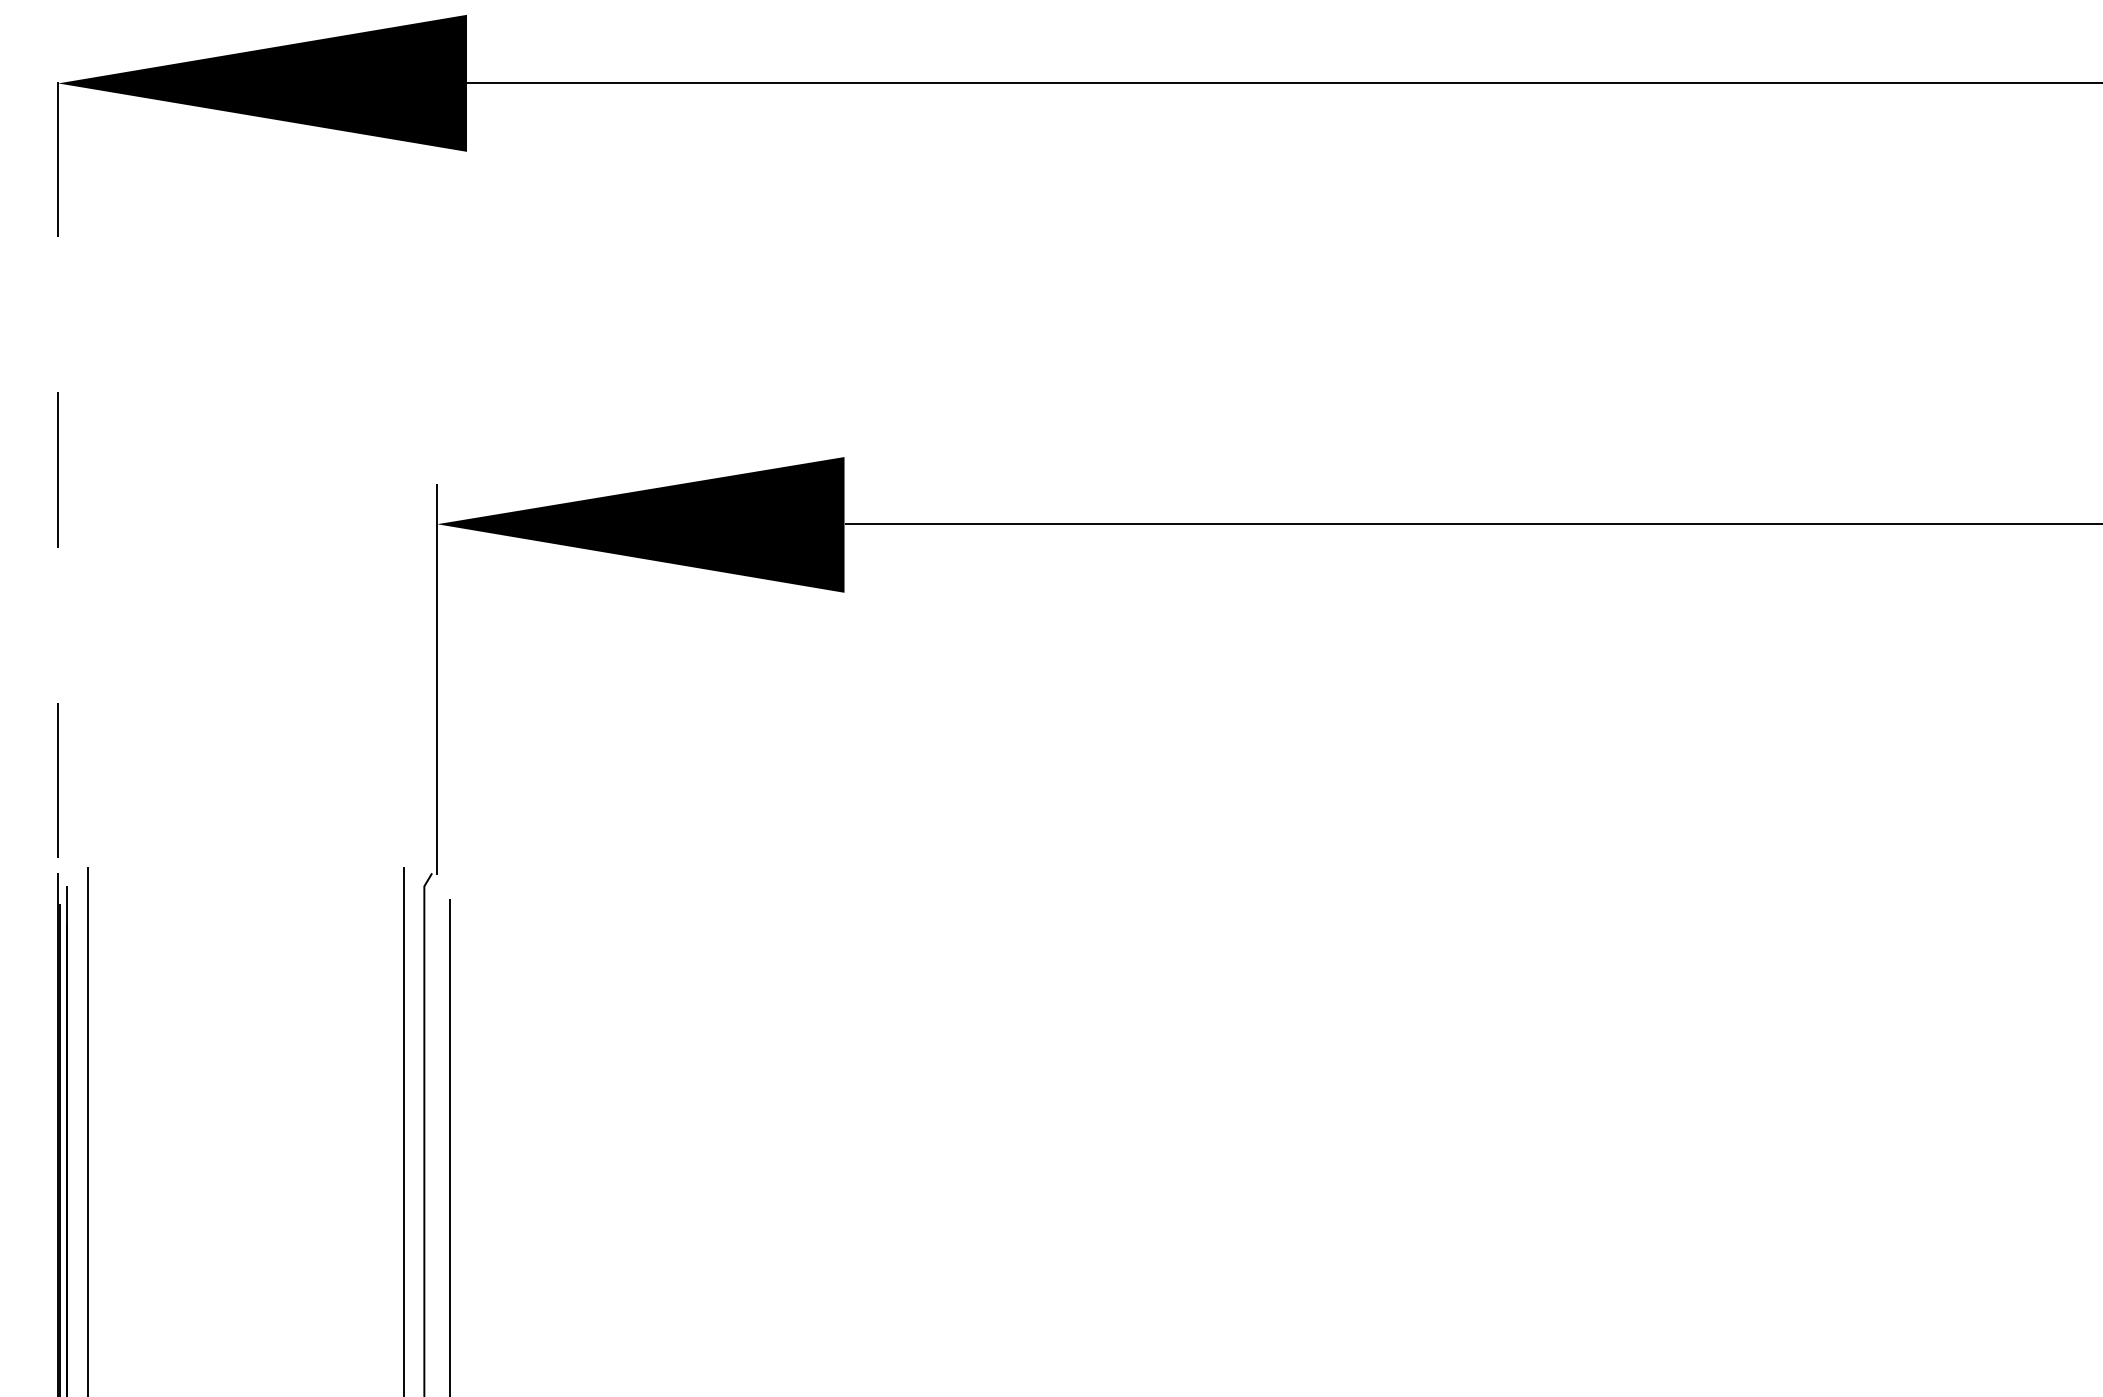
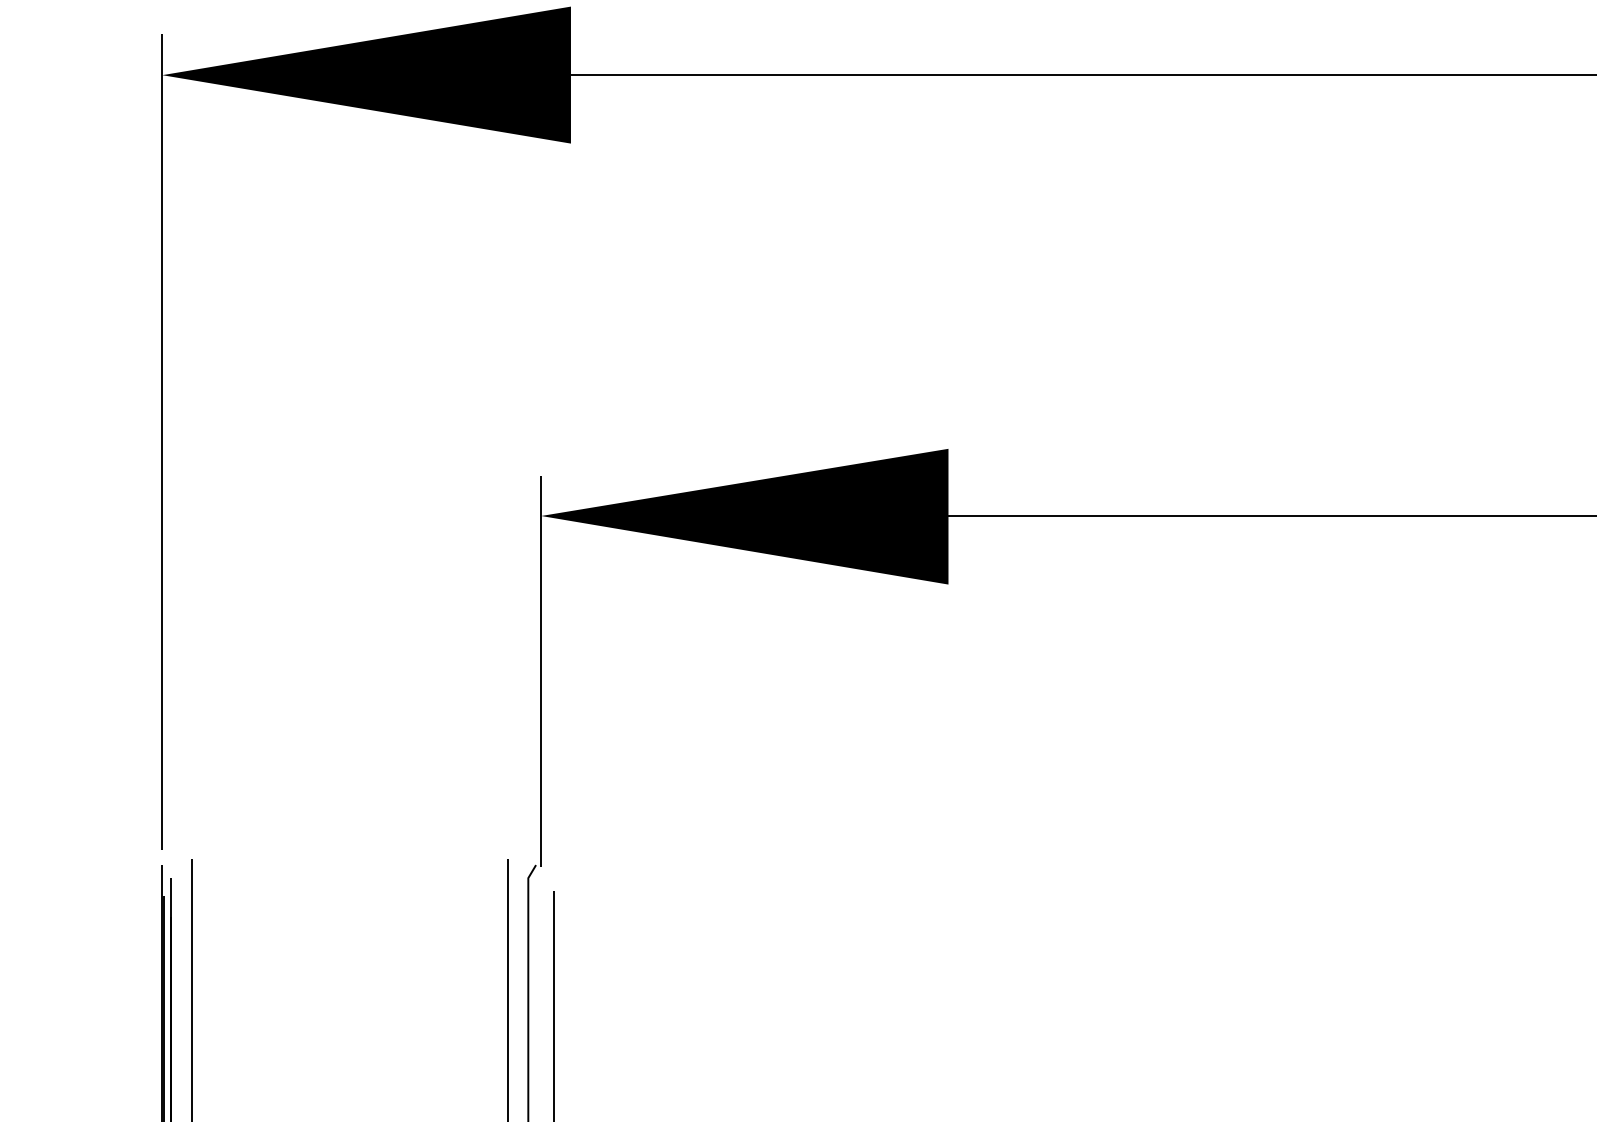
line: (58, 449) -> (162, 441), dashed -> solid

